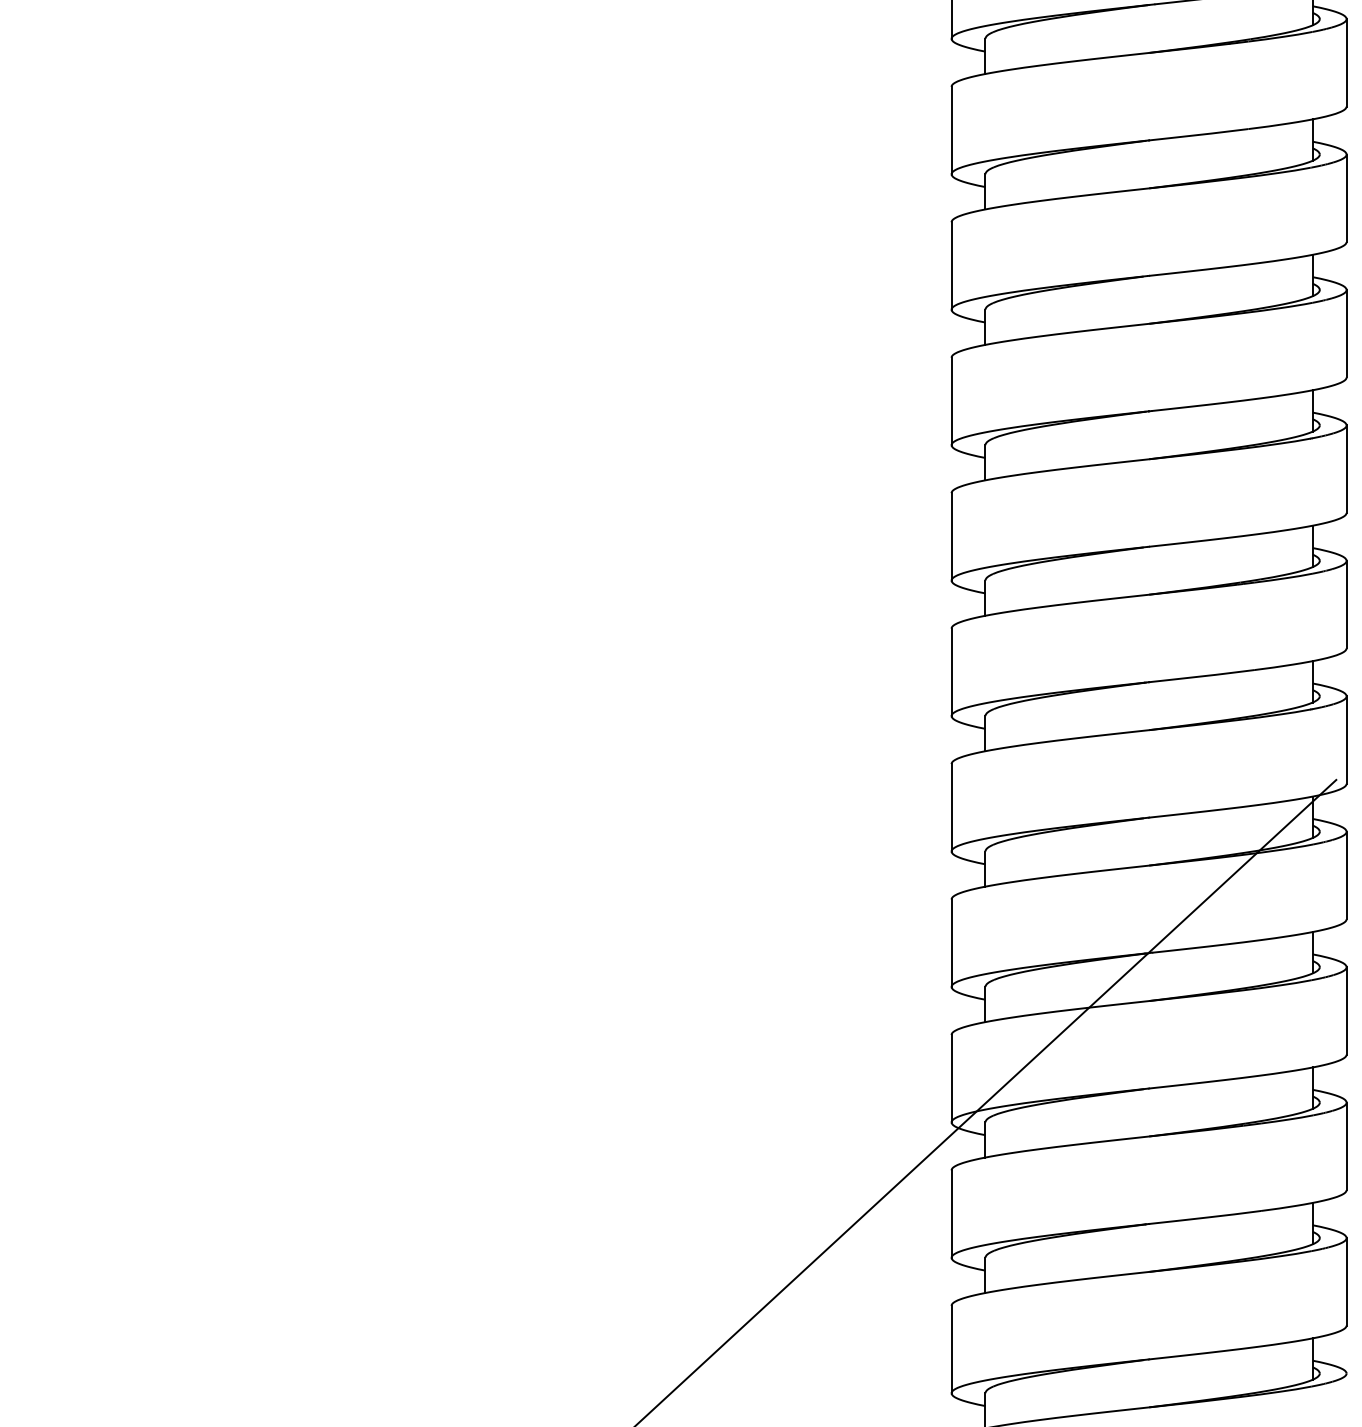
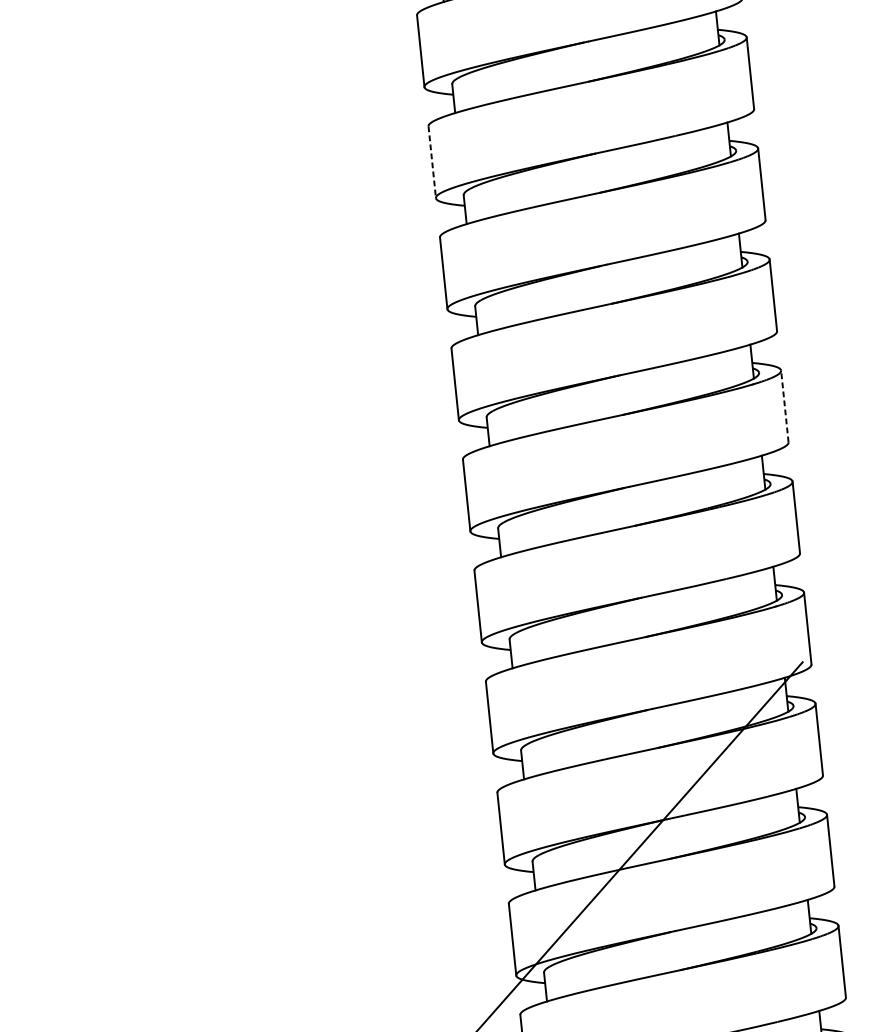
line: (951, 130) -> (432, 162), solid -> dashed
line: (1346, 469) -> (784, 406), solid -> dashed

